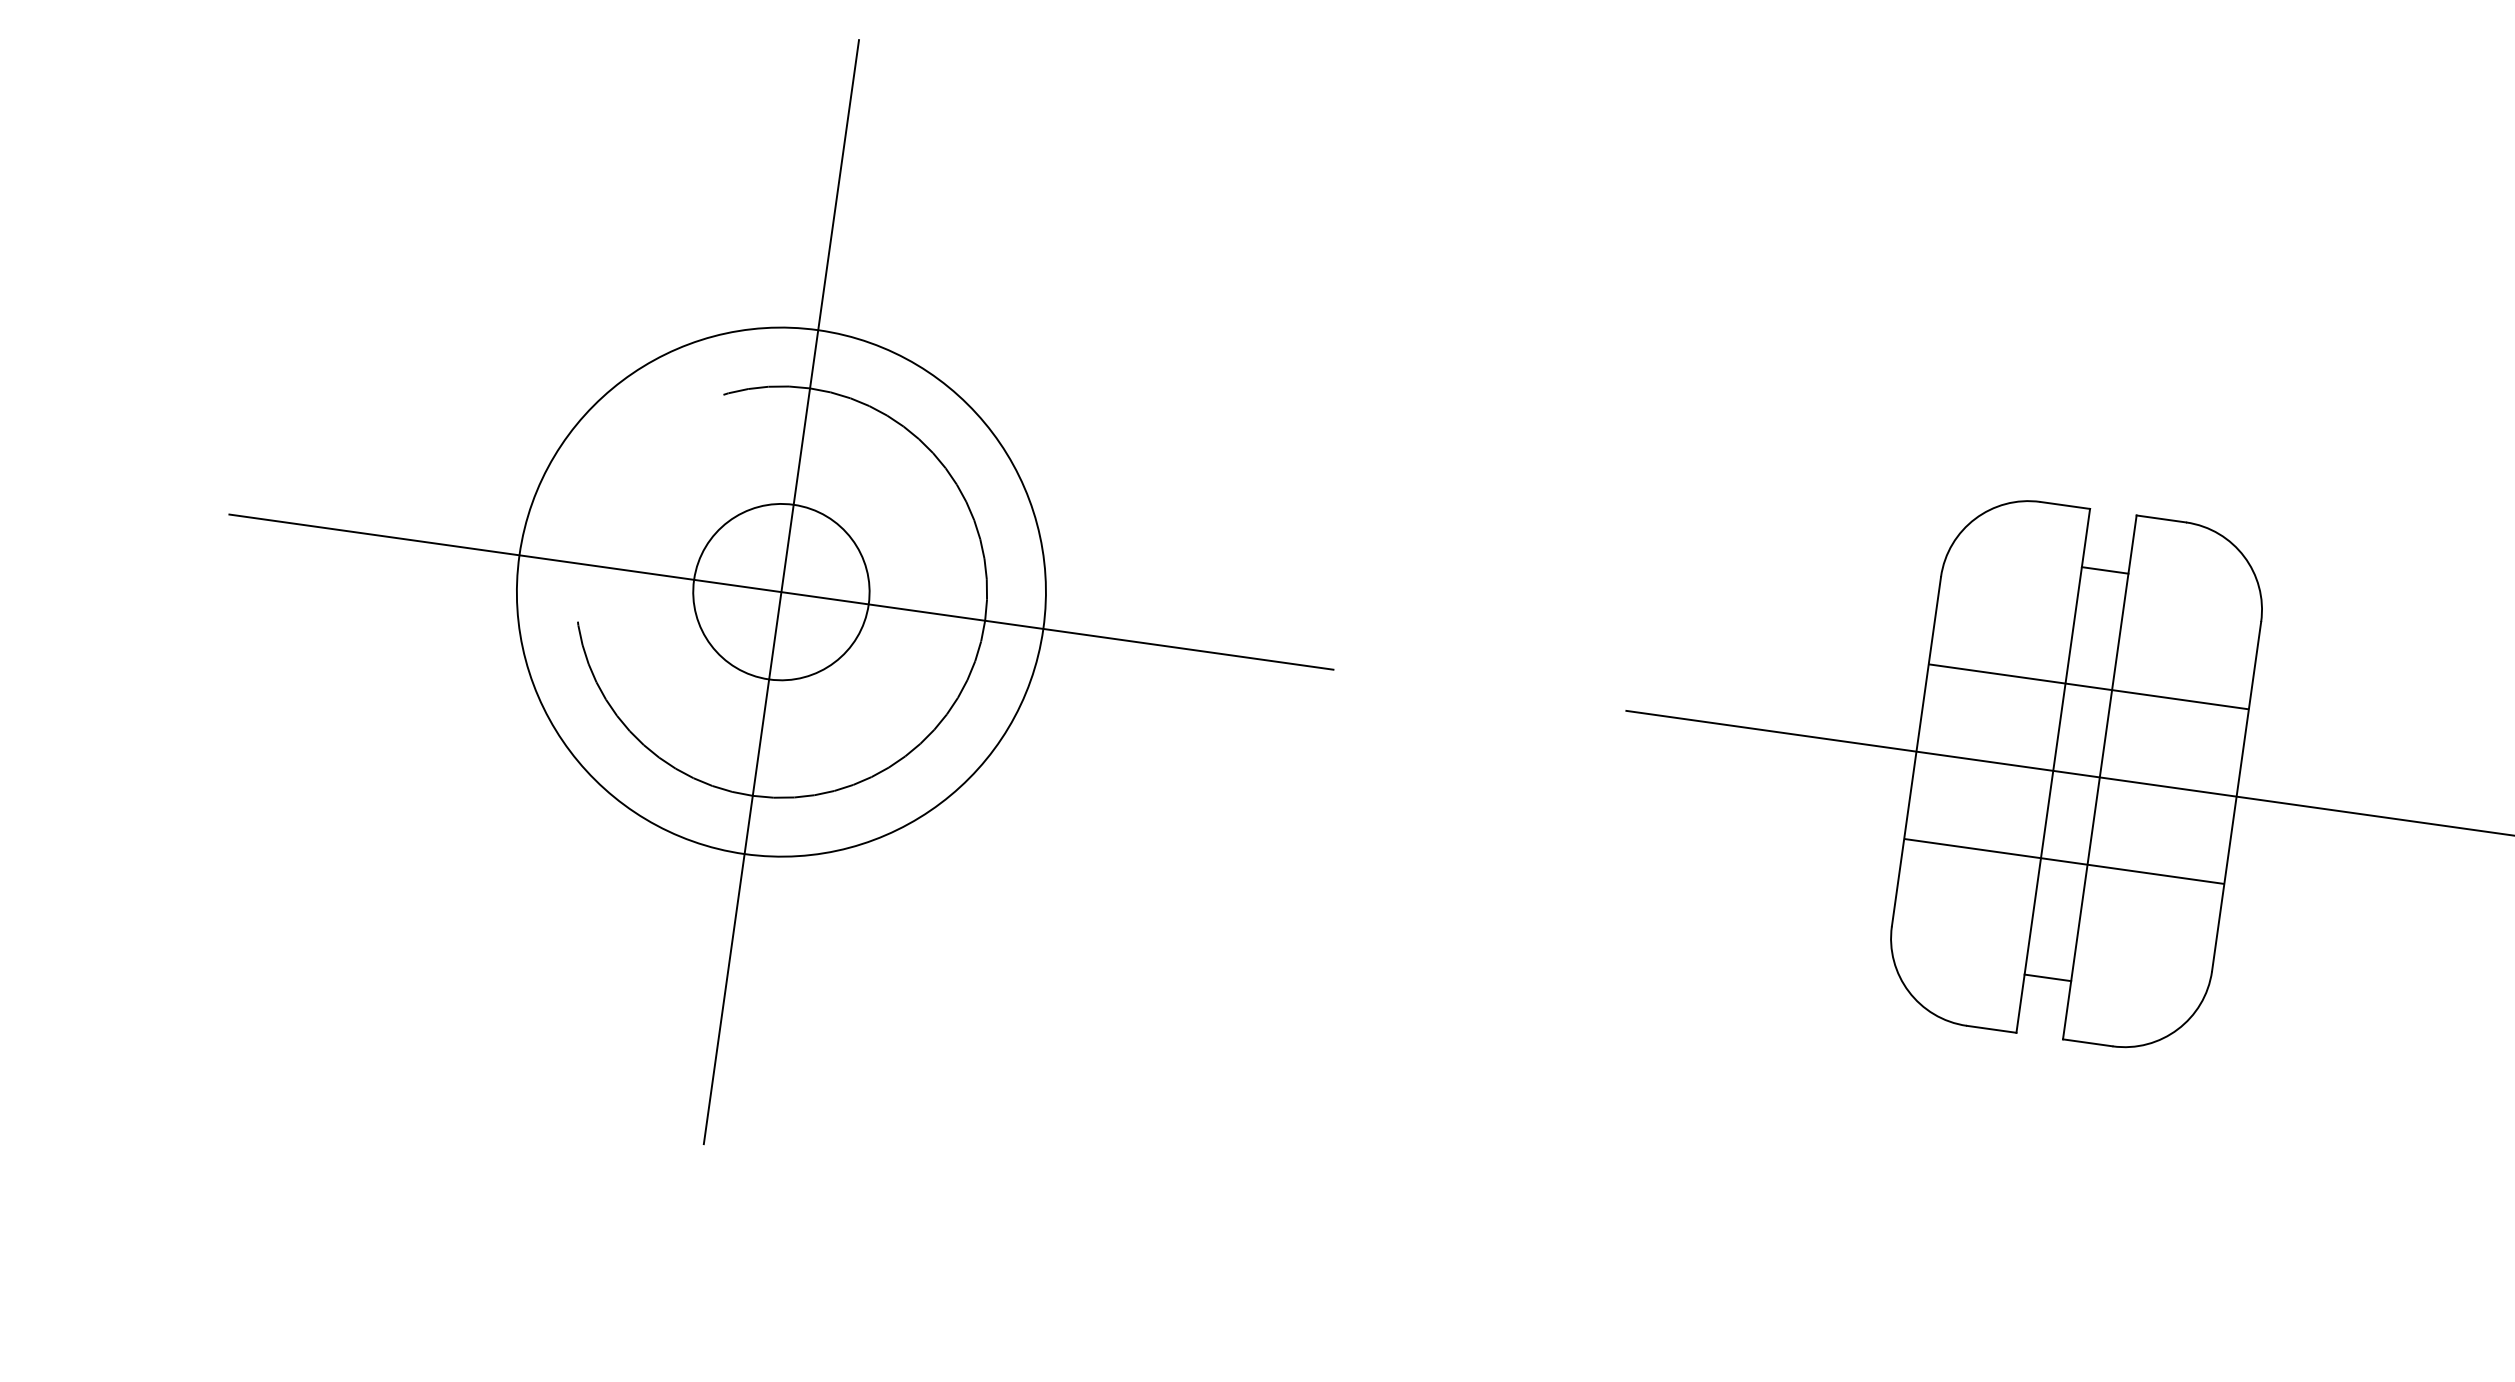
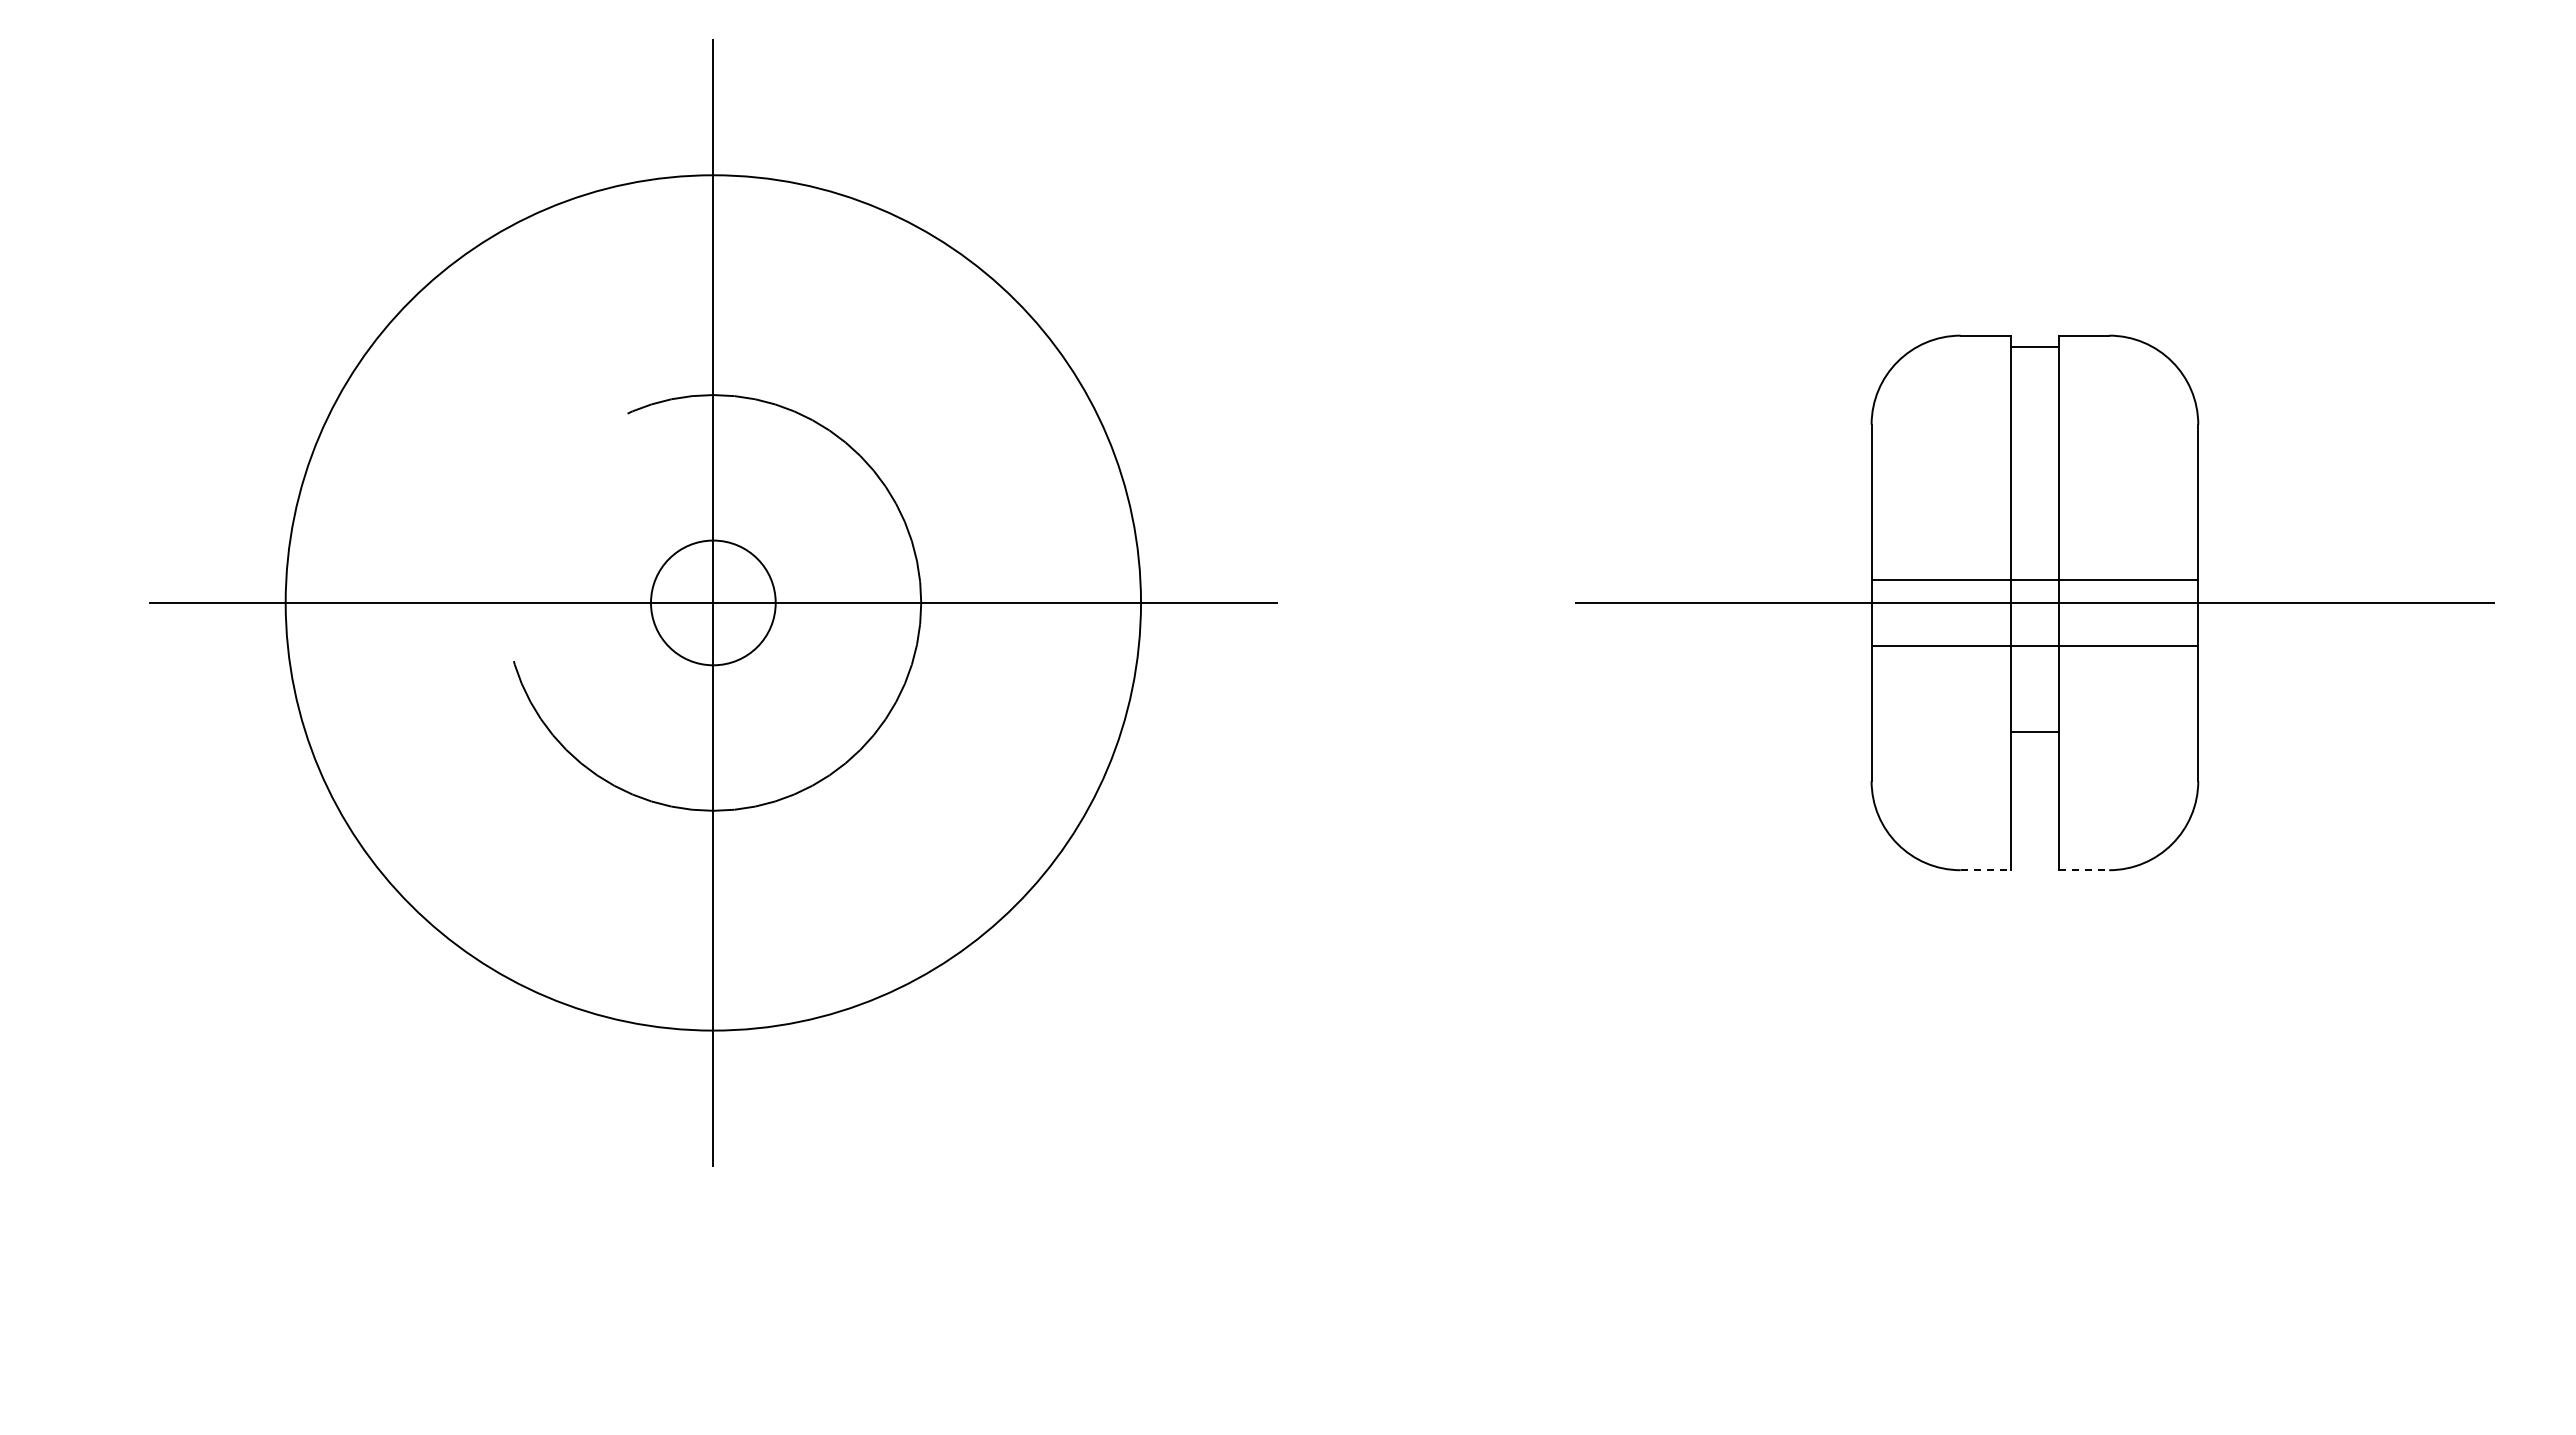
line: (2104, 570) -> (2034, 347), moved
circle: (781, 591) -> (713, 602), size x0.7
circle: (781, 591) -> (713, 602), size x1.6
line: (2088, 686) -> (2034, 579), moved
line: (2063, 861) -> (2034, 646), moved
line: (2047, 977) -> (2034, 731), moved
line: (1992, 1029) -> (1986, 870), solid -> dashed
line: (2088, 1043) -> (2084, 870), solid -> dashed

